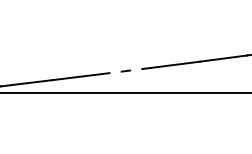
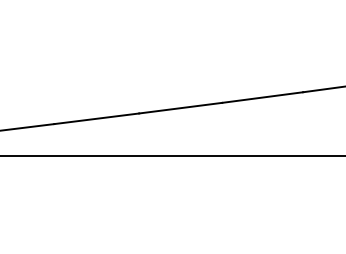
line: (127, 70) -> (97, 118), dashed -> solid

